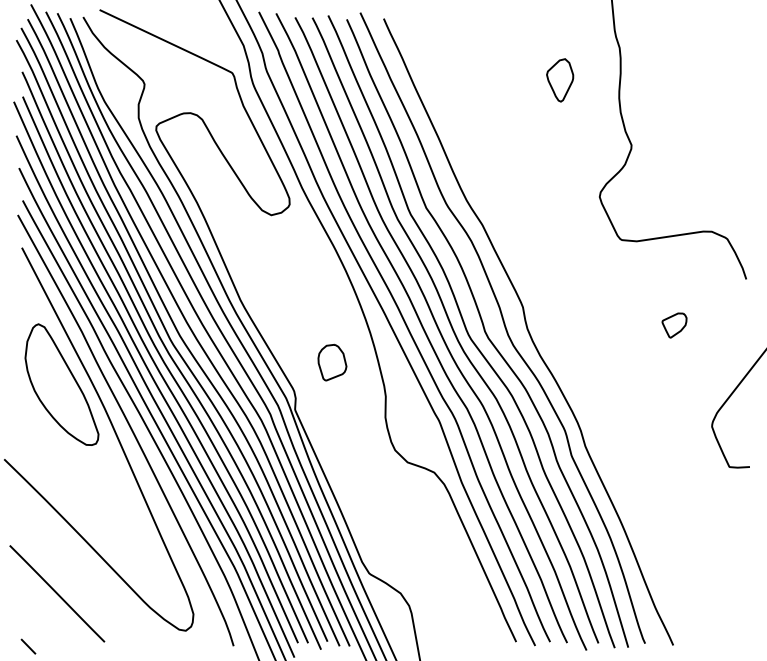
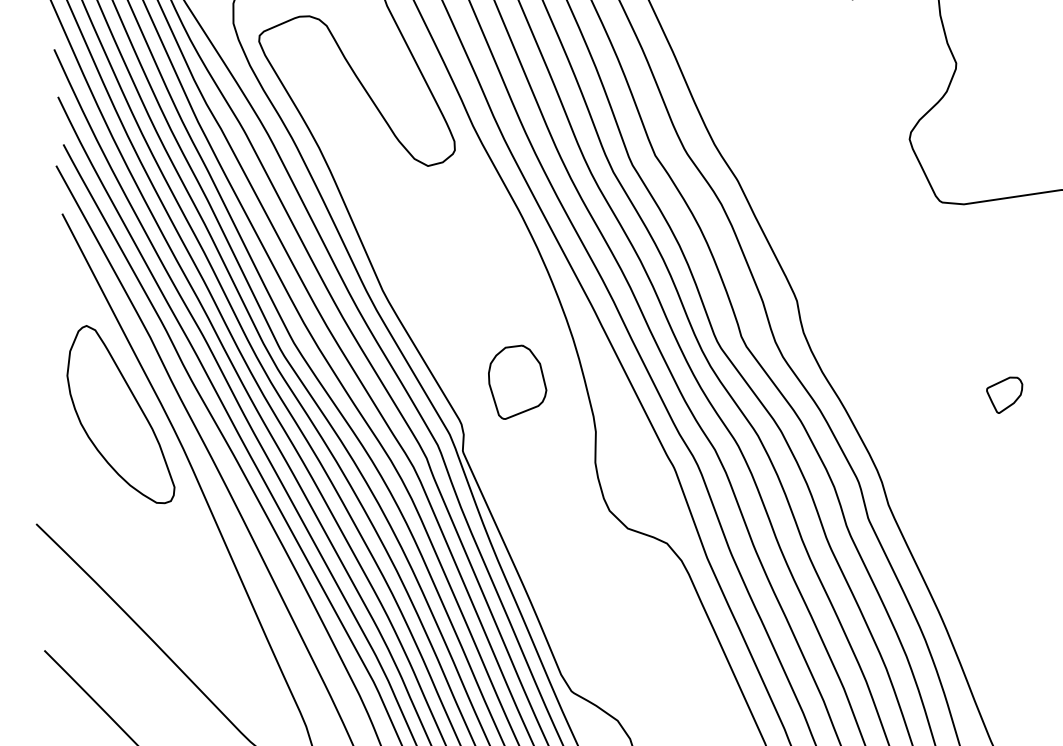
part: (674, 325) -> (1004, 395), moved
part: (332, 362) -> (517, 382), size x1.4

